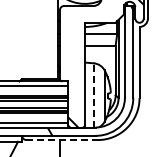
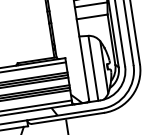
line: (93, 94) -> (92, 67), dashed -> solid
line: (62, 140) -> (68, 118), dashed -> solid

